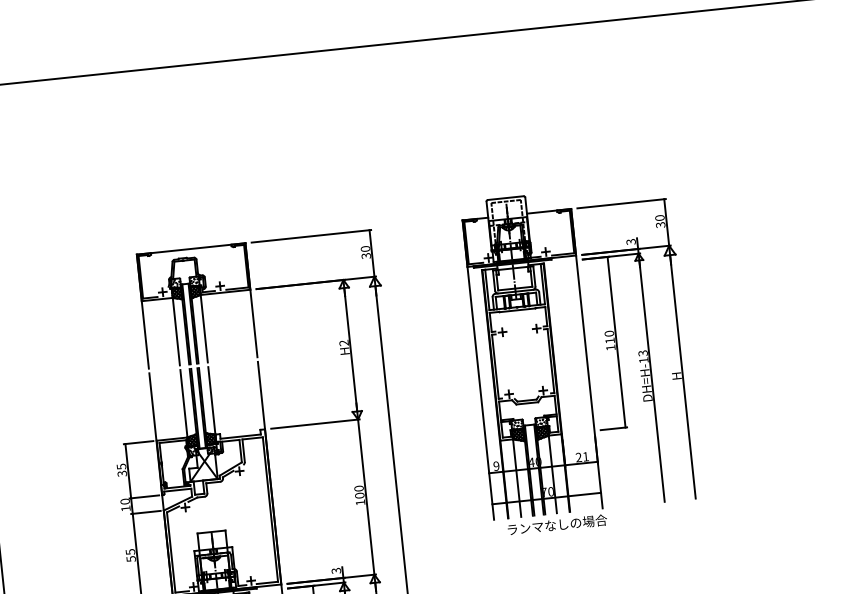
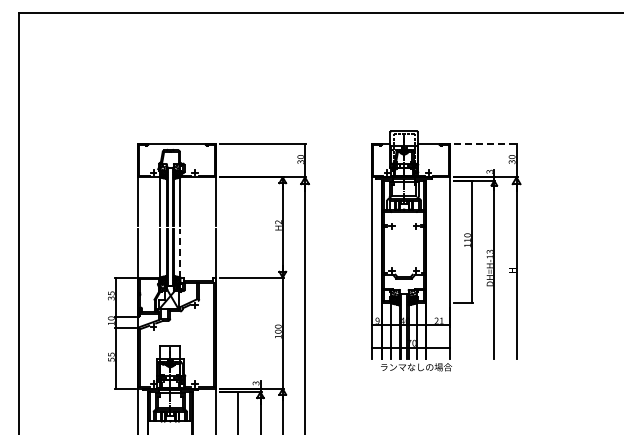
line: (621, 204) -> (485, 144), solid -> dashed
line: (211, 399) -> (180, 252), solid -> dashed

